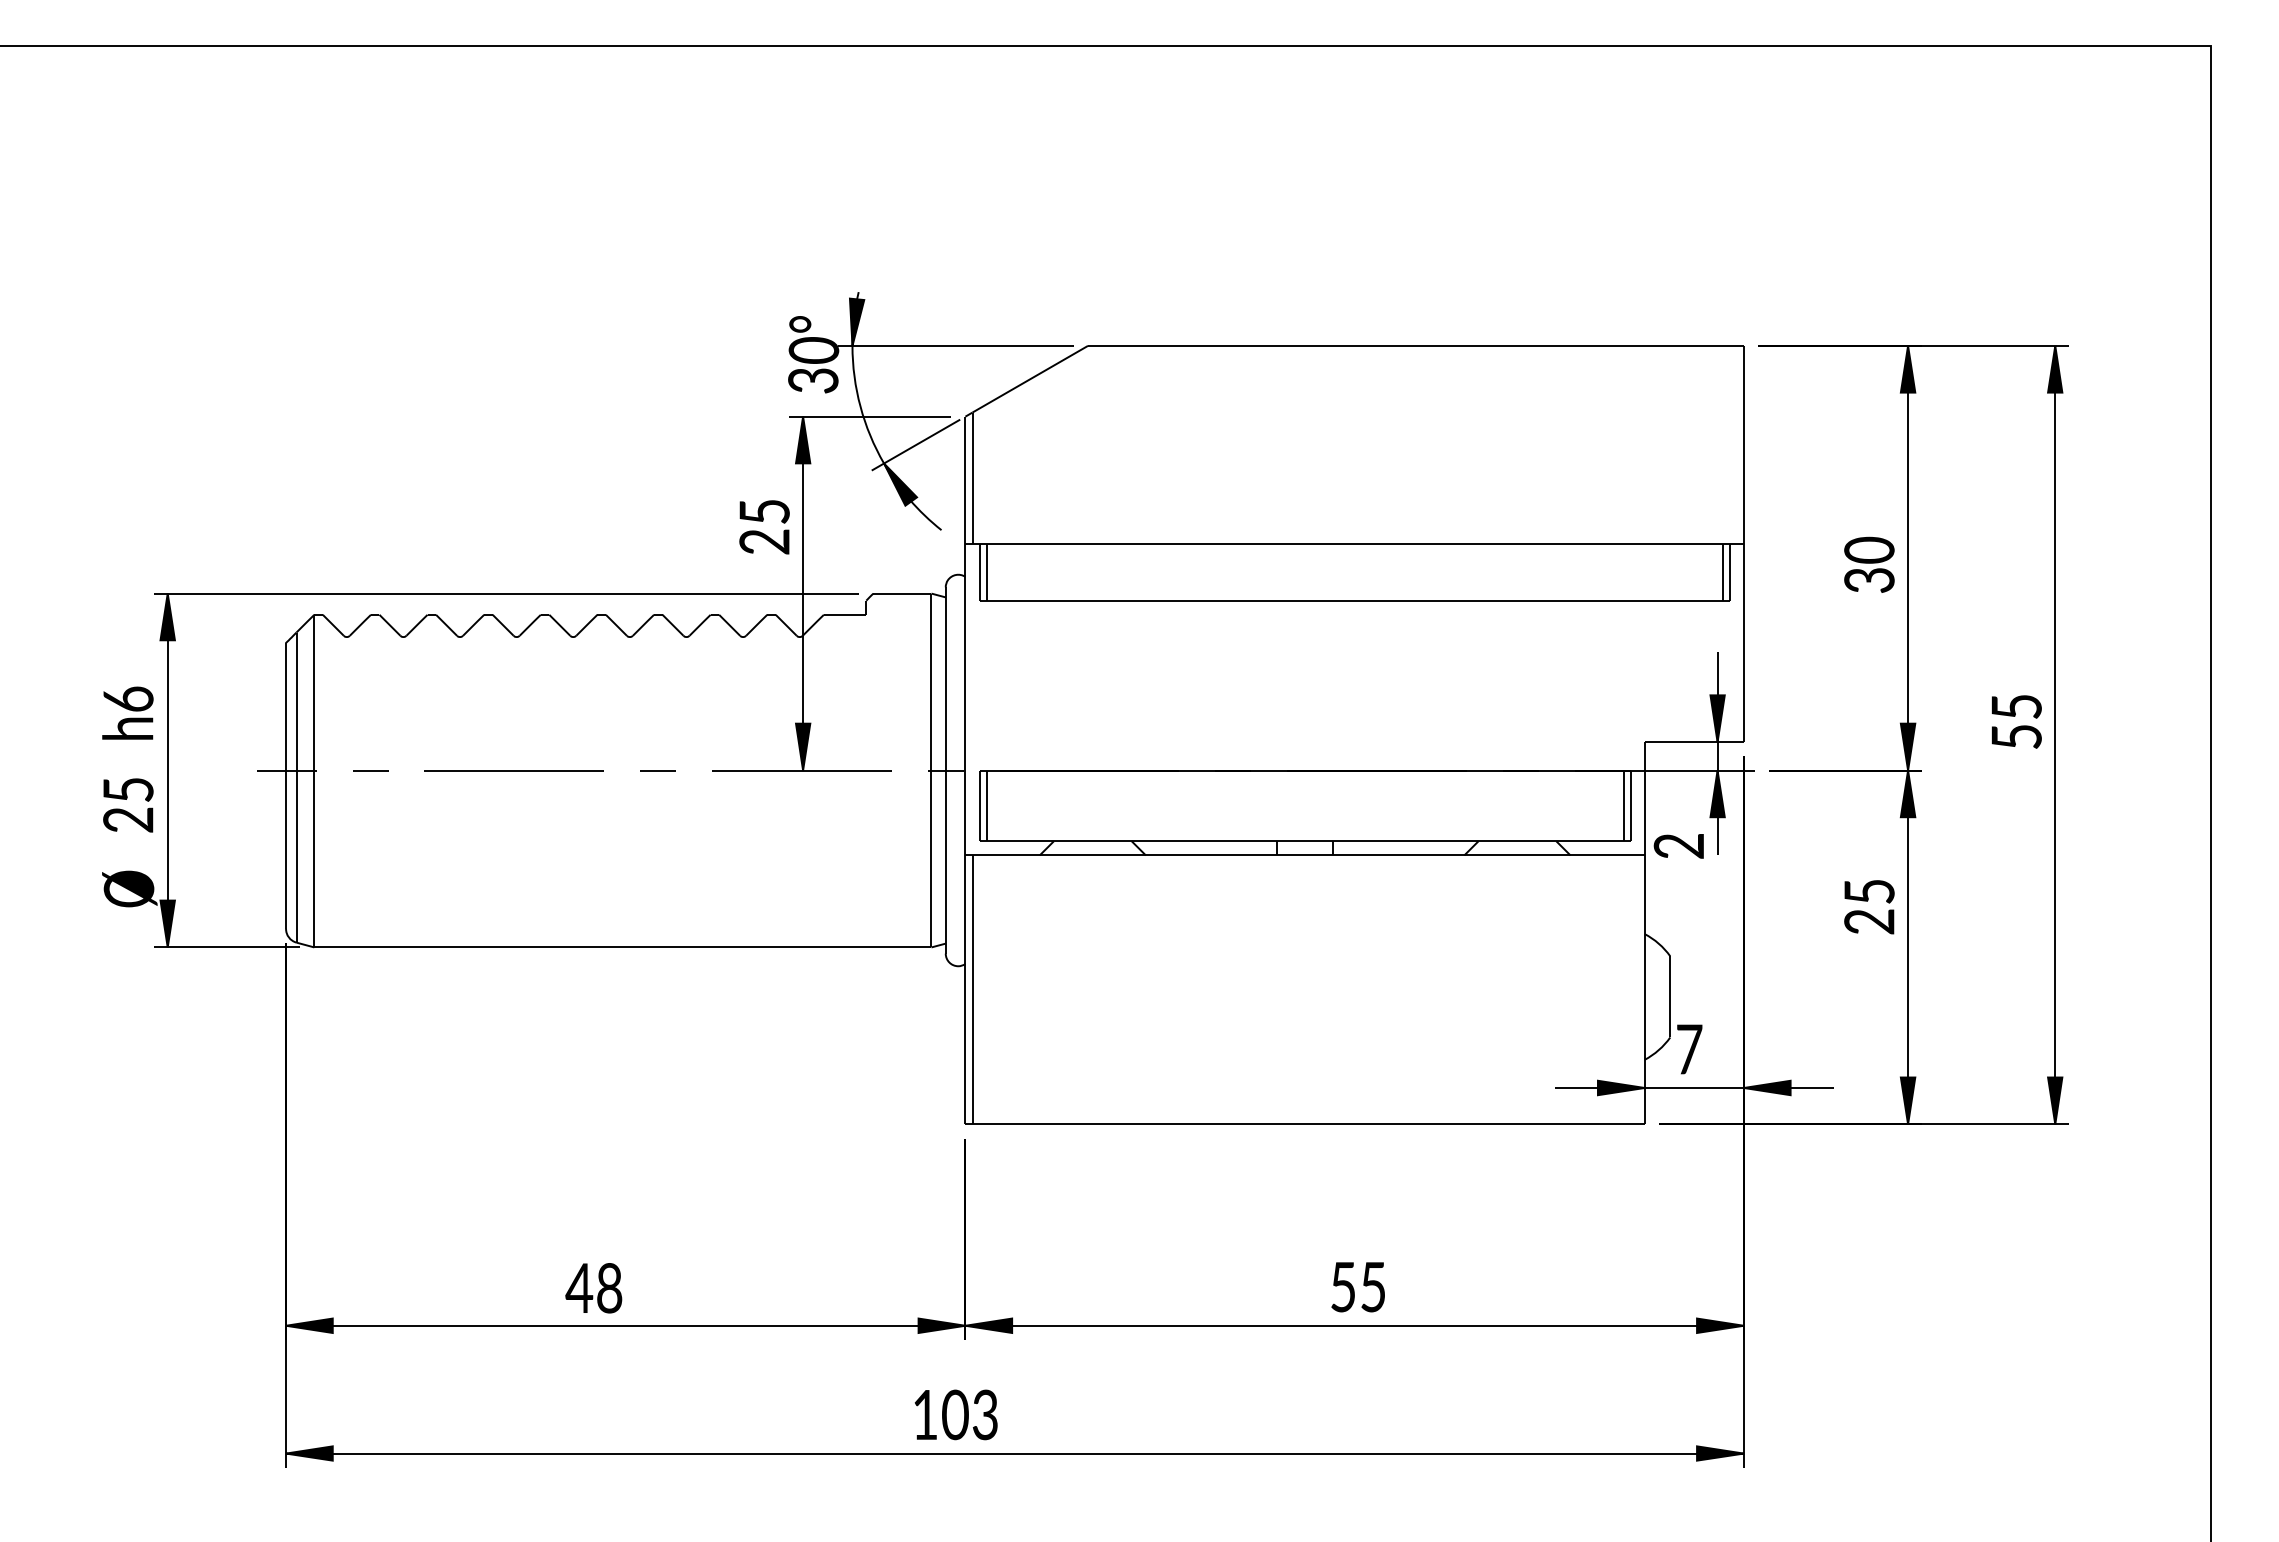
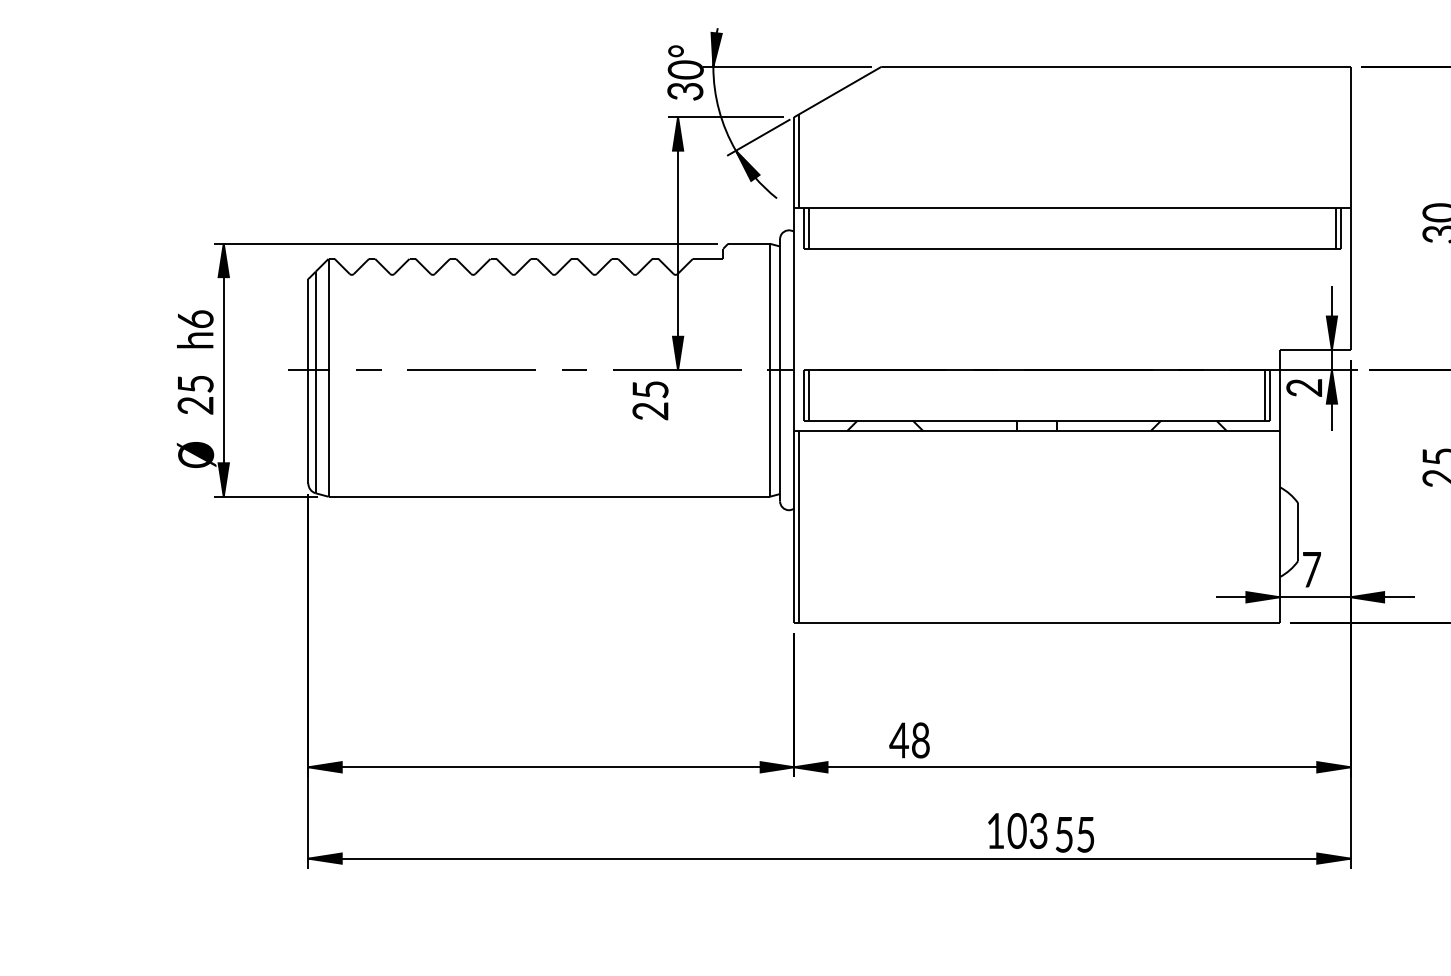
text: (764, 527) -> (650, 401), moved
text: (1678, 846) -> (1303, 388), moved
text: (1357, 1287) -> (1074, 835), moved
text: (593, 1288) -> (909, 740), moved
text: (955, 1414) -> (1017, 830), moved

